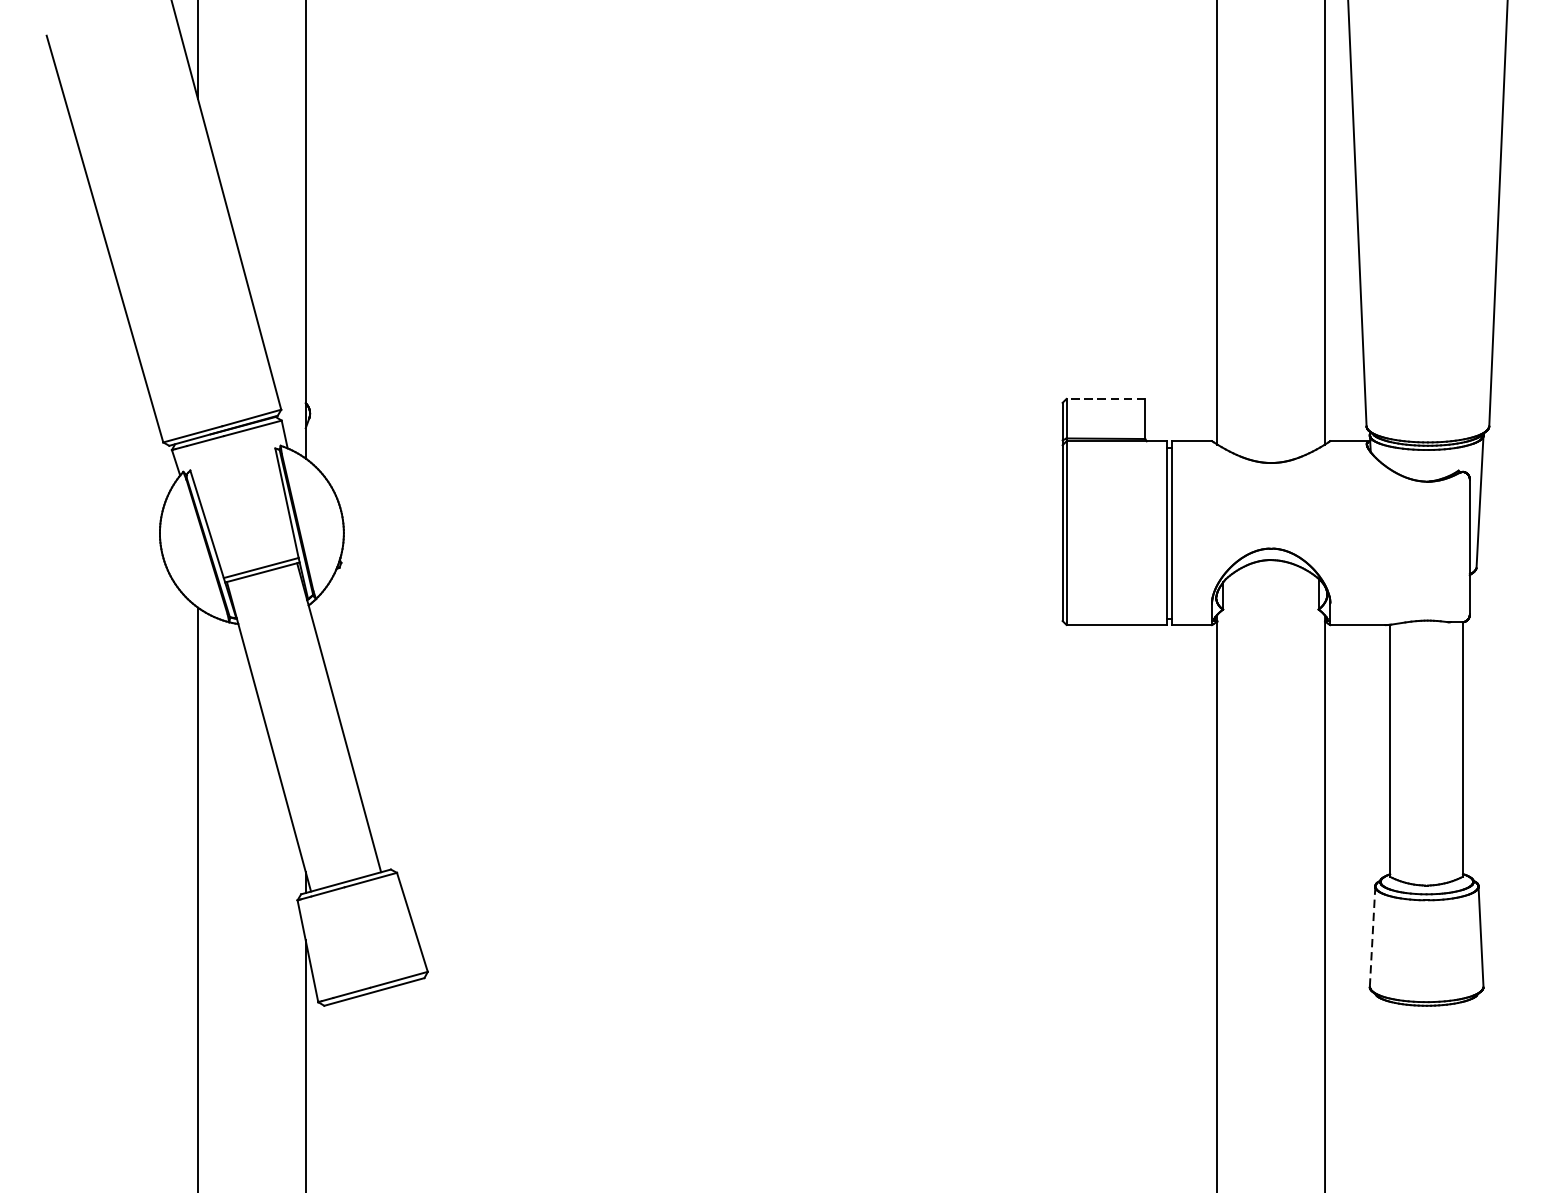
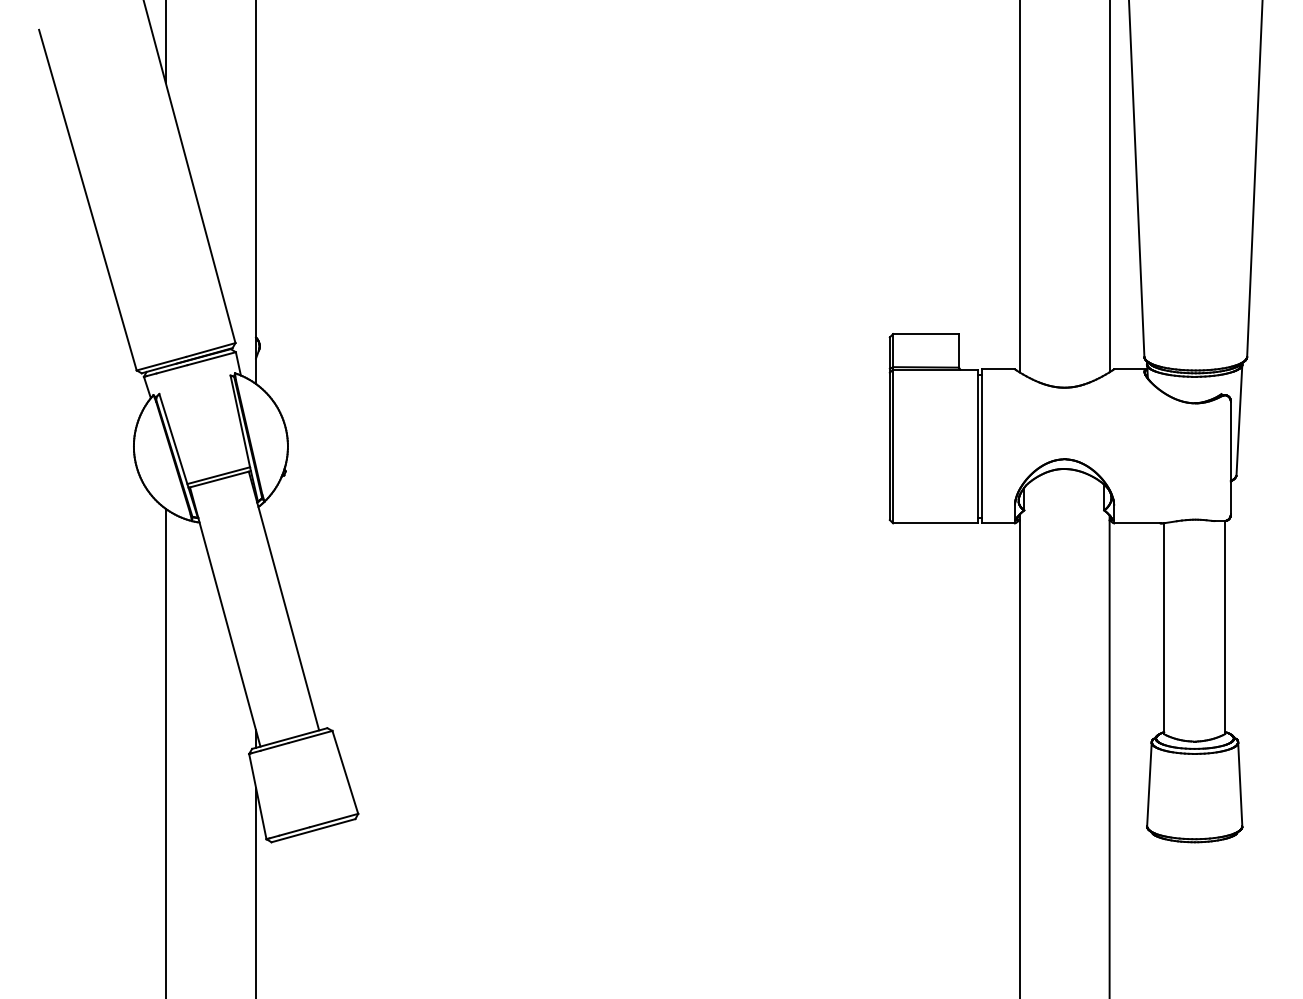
line: (1106, 399) -> (926, 334), dashed -> solid
line: (1372, 936) -> (1149, 784), dashed -> solid

